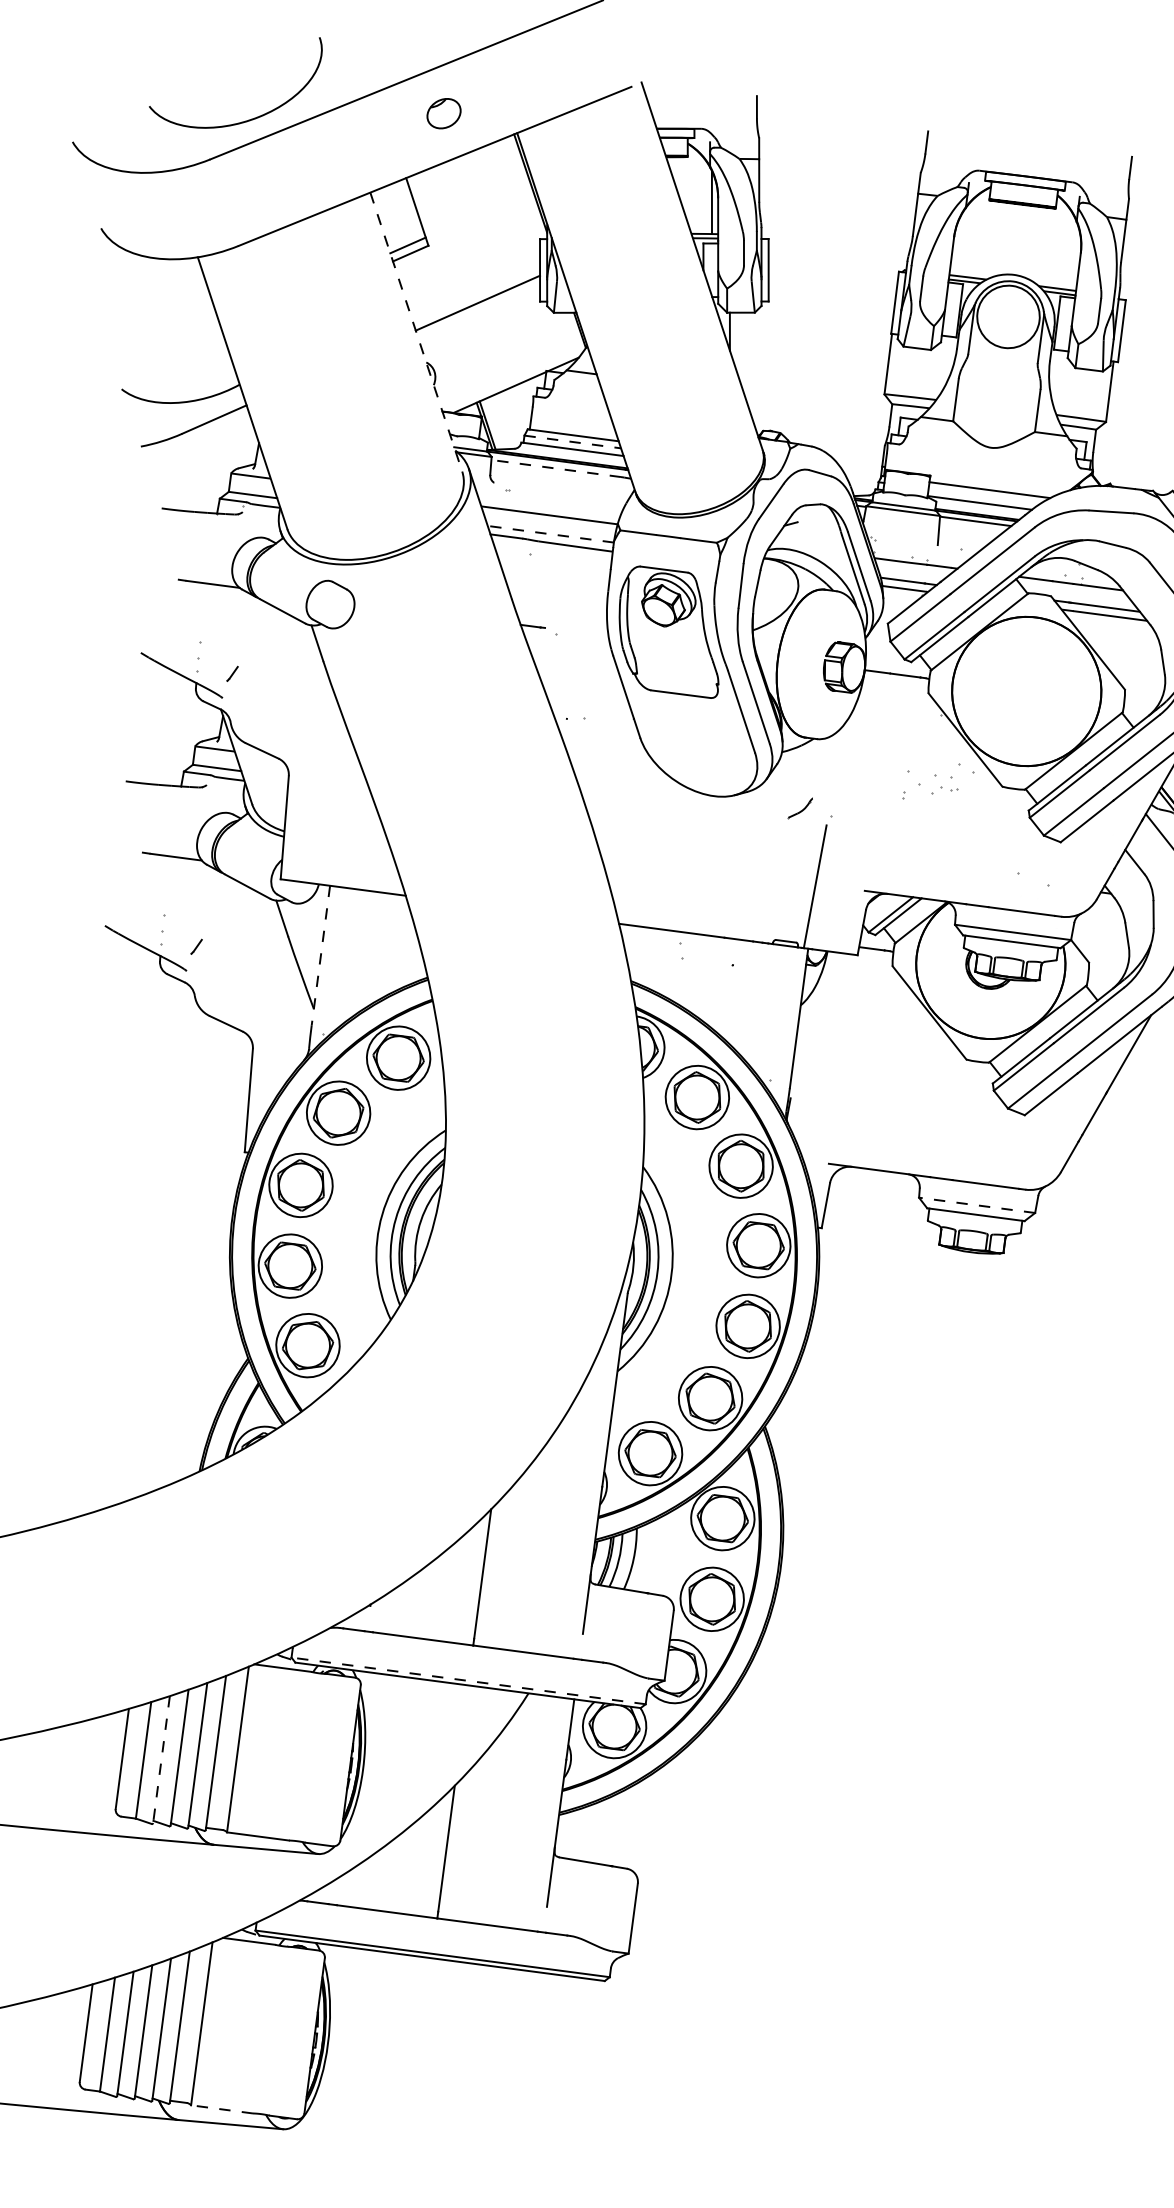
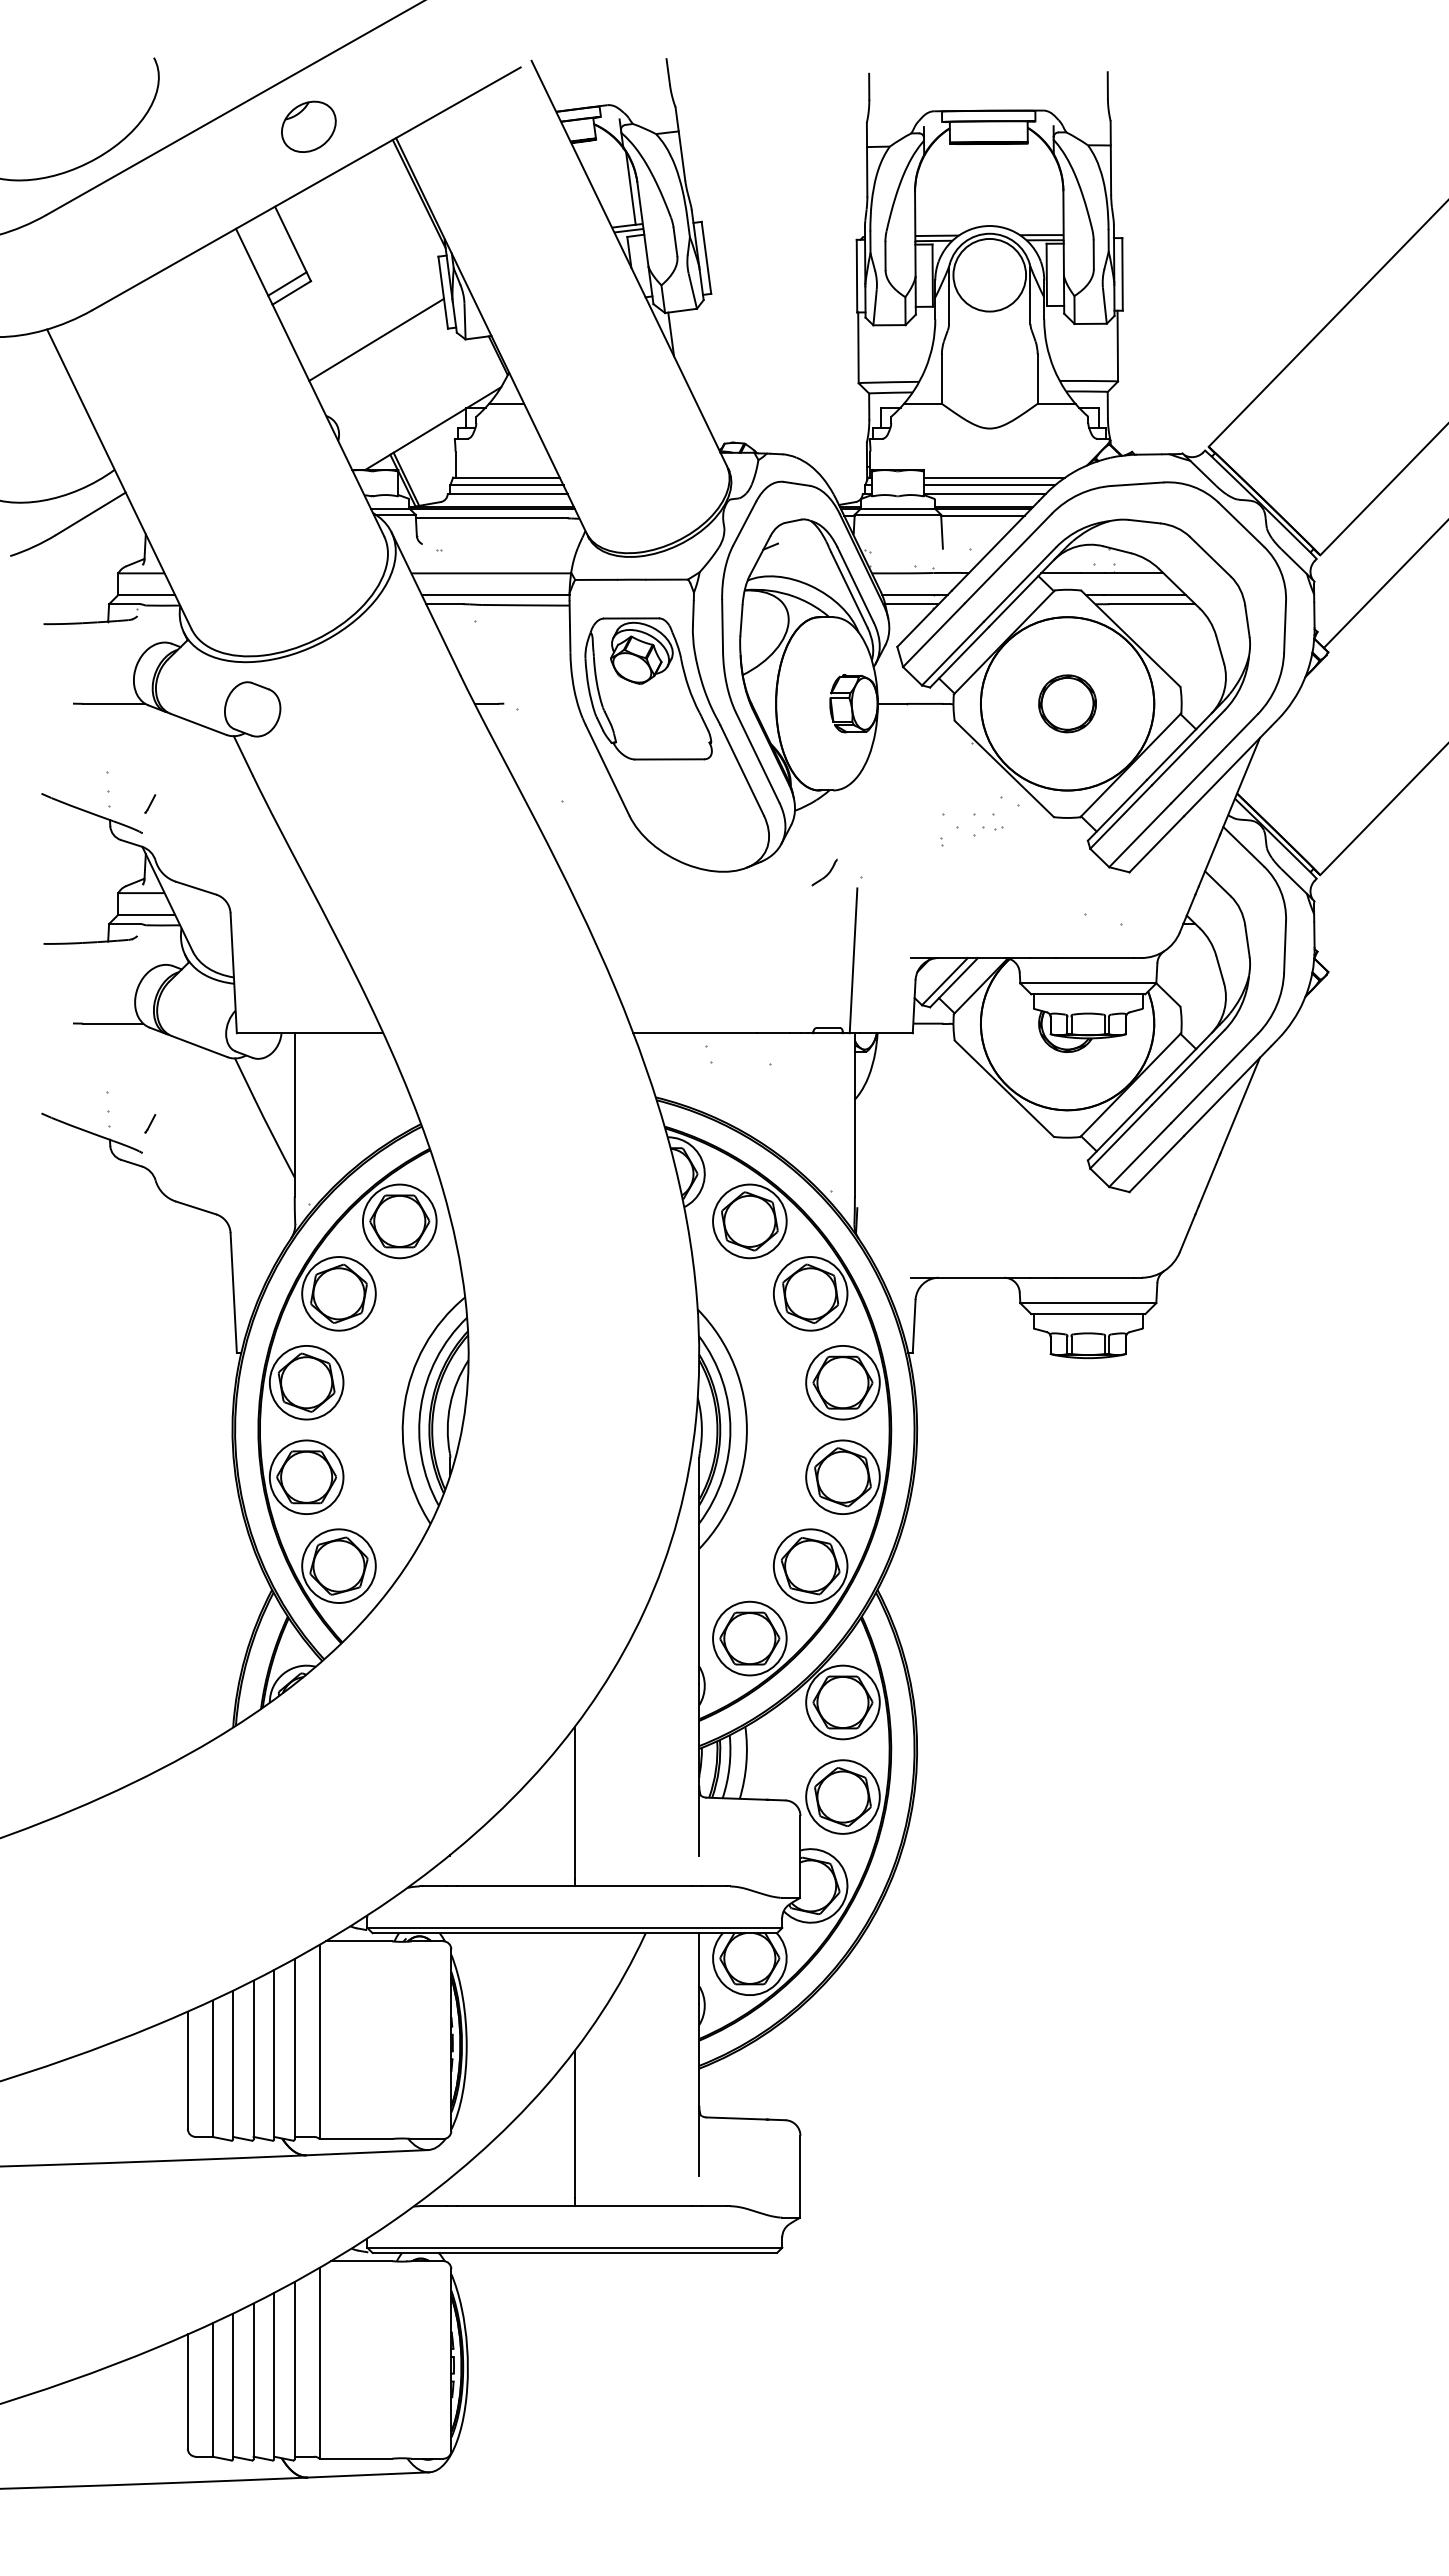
part: (443, 113) -> (308, 126), size x1.43
line: (416, 332) -> (310, 382), dashed -> solid
line: (572, 442) -> (506, 485), dashed -> solid
line: (555, 468) -> (491, 518), dashed -> solid
line: (984, 496) -> (989, 485), added
line: (550, 533) -> (495, 594), dashed -> solid
part: (1026, 691) -> (1067, 703), added
line: (320, 955) -> (294, 1114), dashed -> solid
line: (977, 1205) -> (1088, 1303), dashed -> solid
line: (468, 1680) -> (574, 1927), dashed -> solid
line: (161, 1759) -> (233, 2065), dashed -> solid
line: (221, 2109) -> (355, 2458), dashed -> solid

